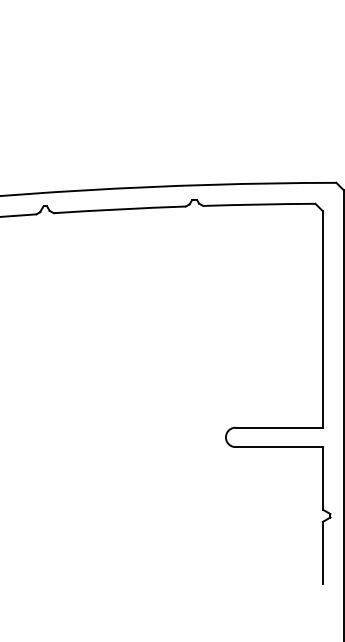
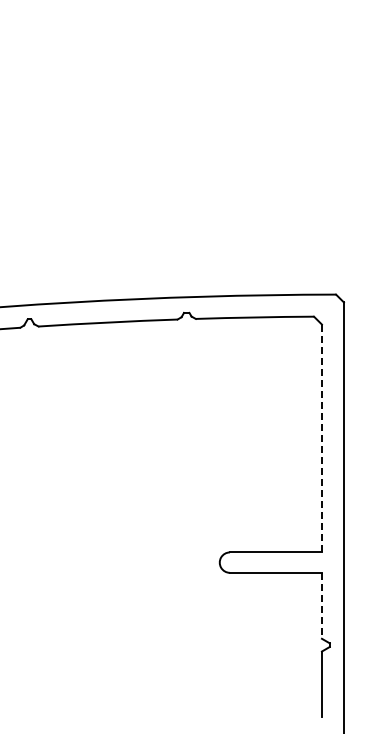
line: (322, 319) -> (321, 438), solid -> dashed
line: (322, 478) -> (321, 605), solid -> dashed

